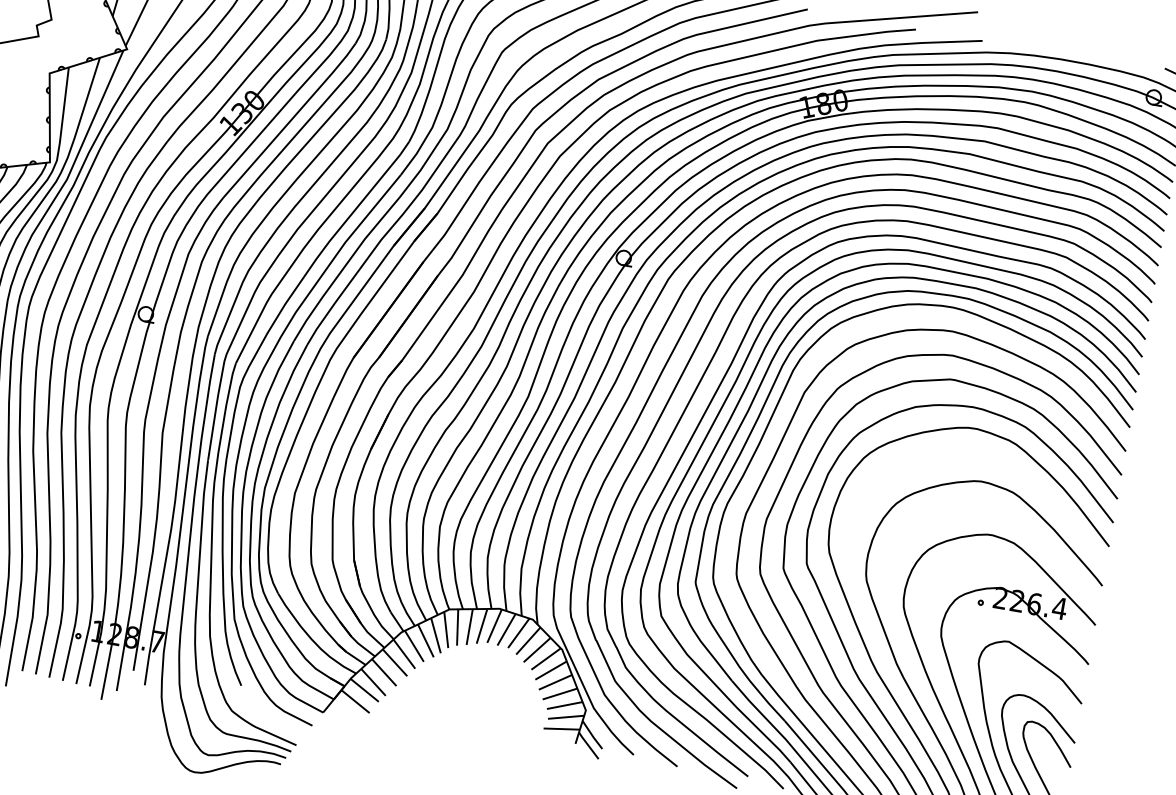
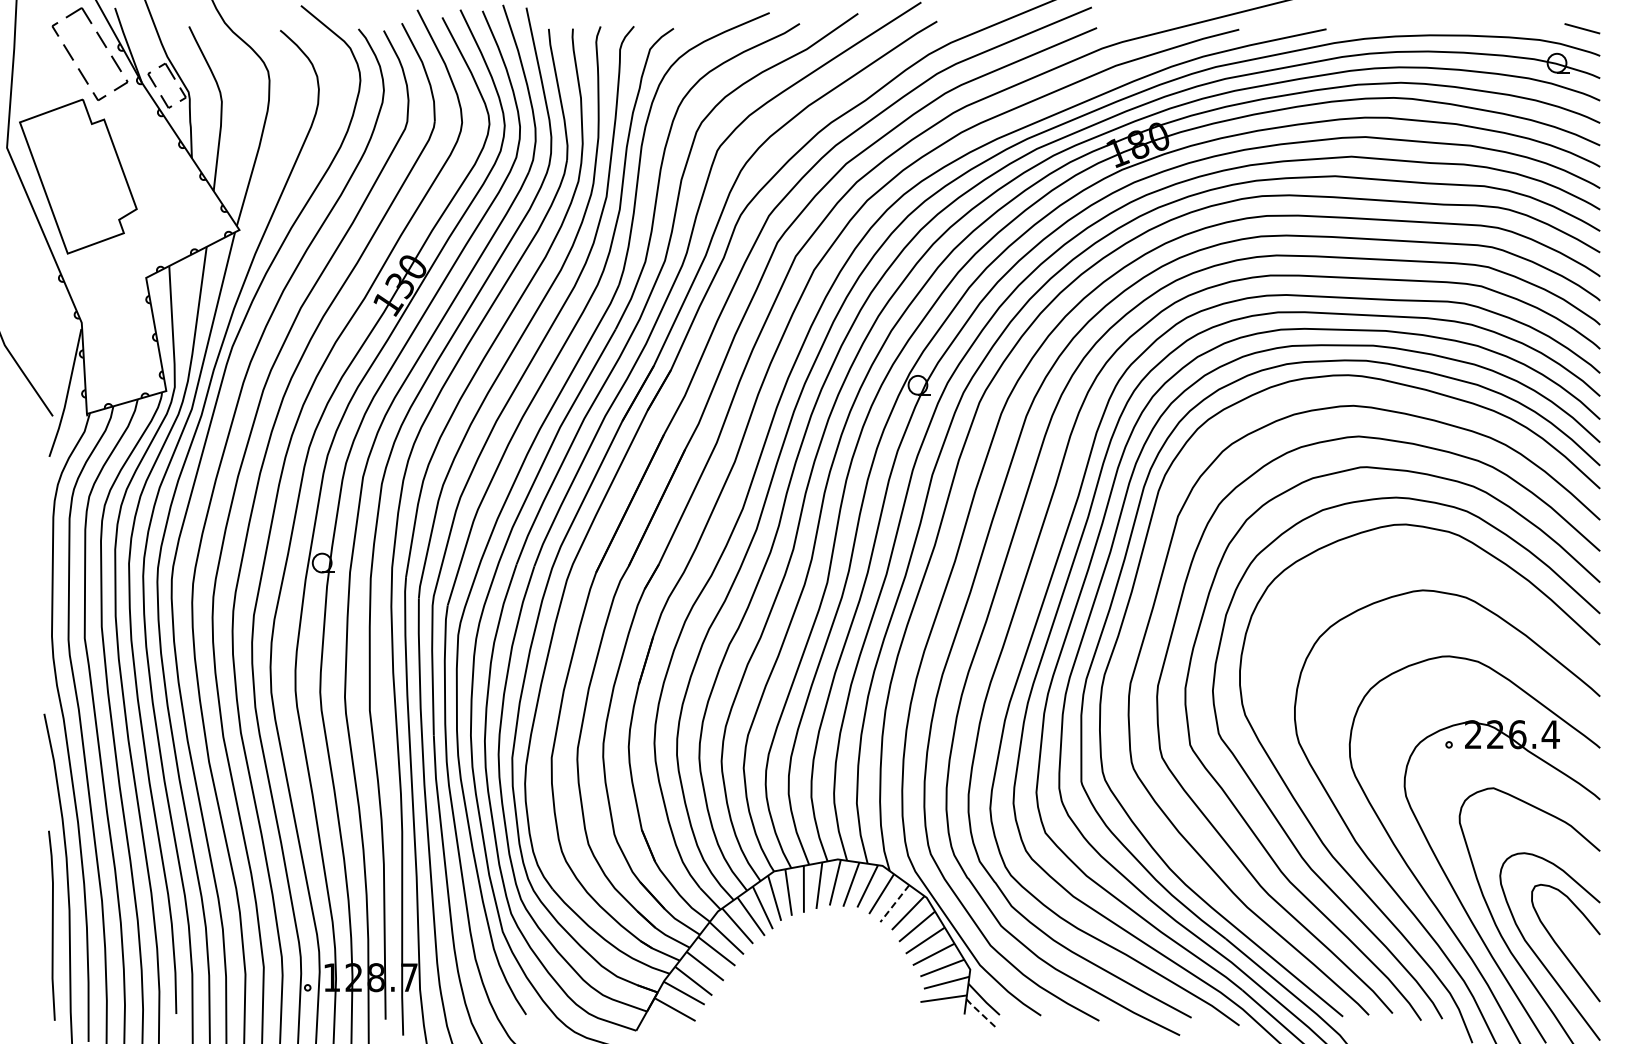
line: (536, 650) -> (894, 904), solid -> dashed
line: (588, 745) -> (981, 1013), solid -> dashed

